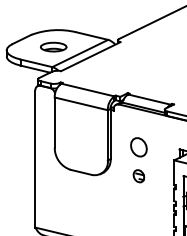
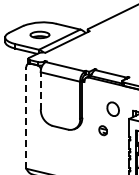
line: (54, 122) -> (40, 90), solid -> dashed
part: (138, 146) -> (112, 108), moved
line: (35, 158) -> (26, 117), solid -> dashed

